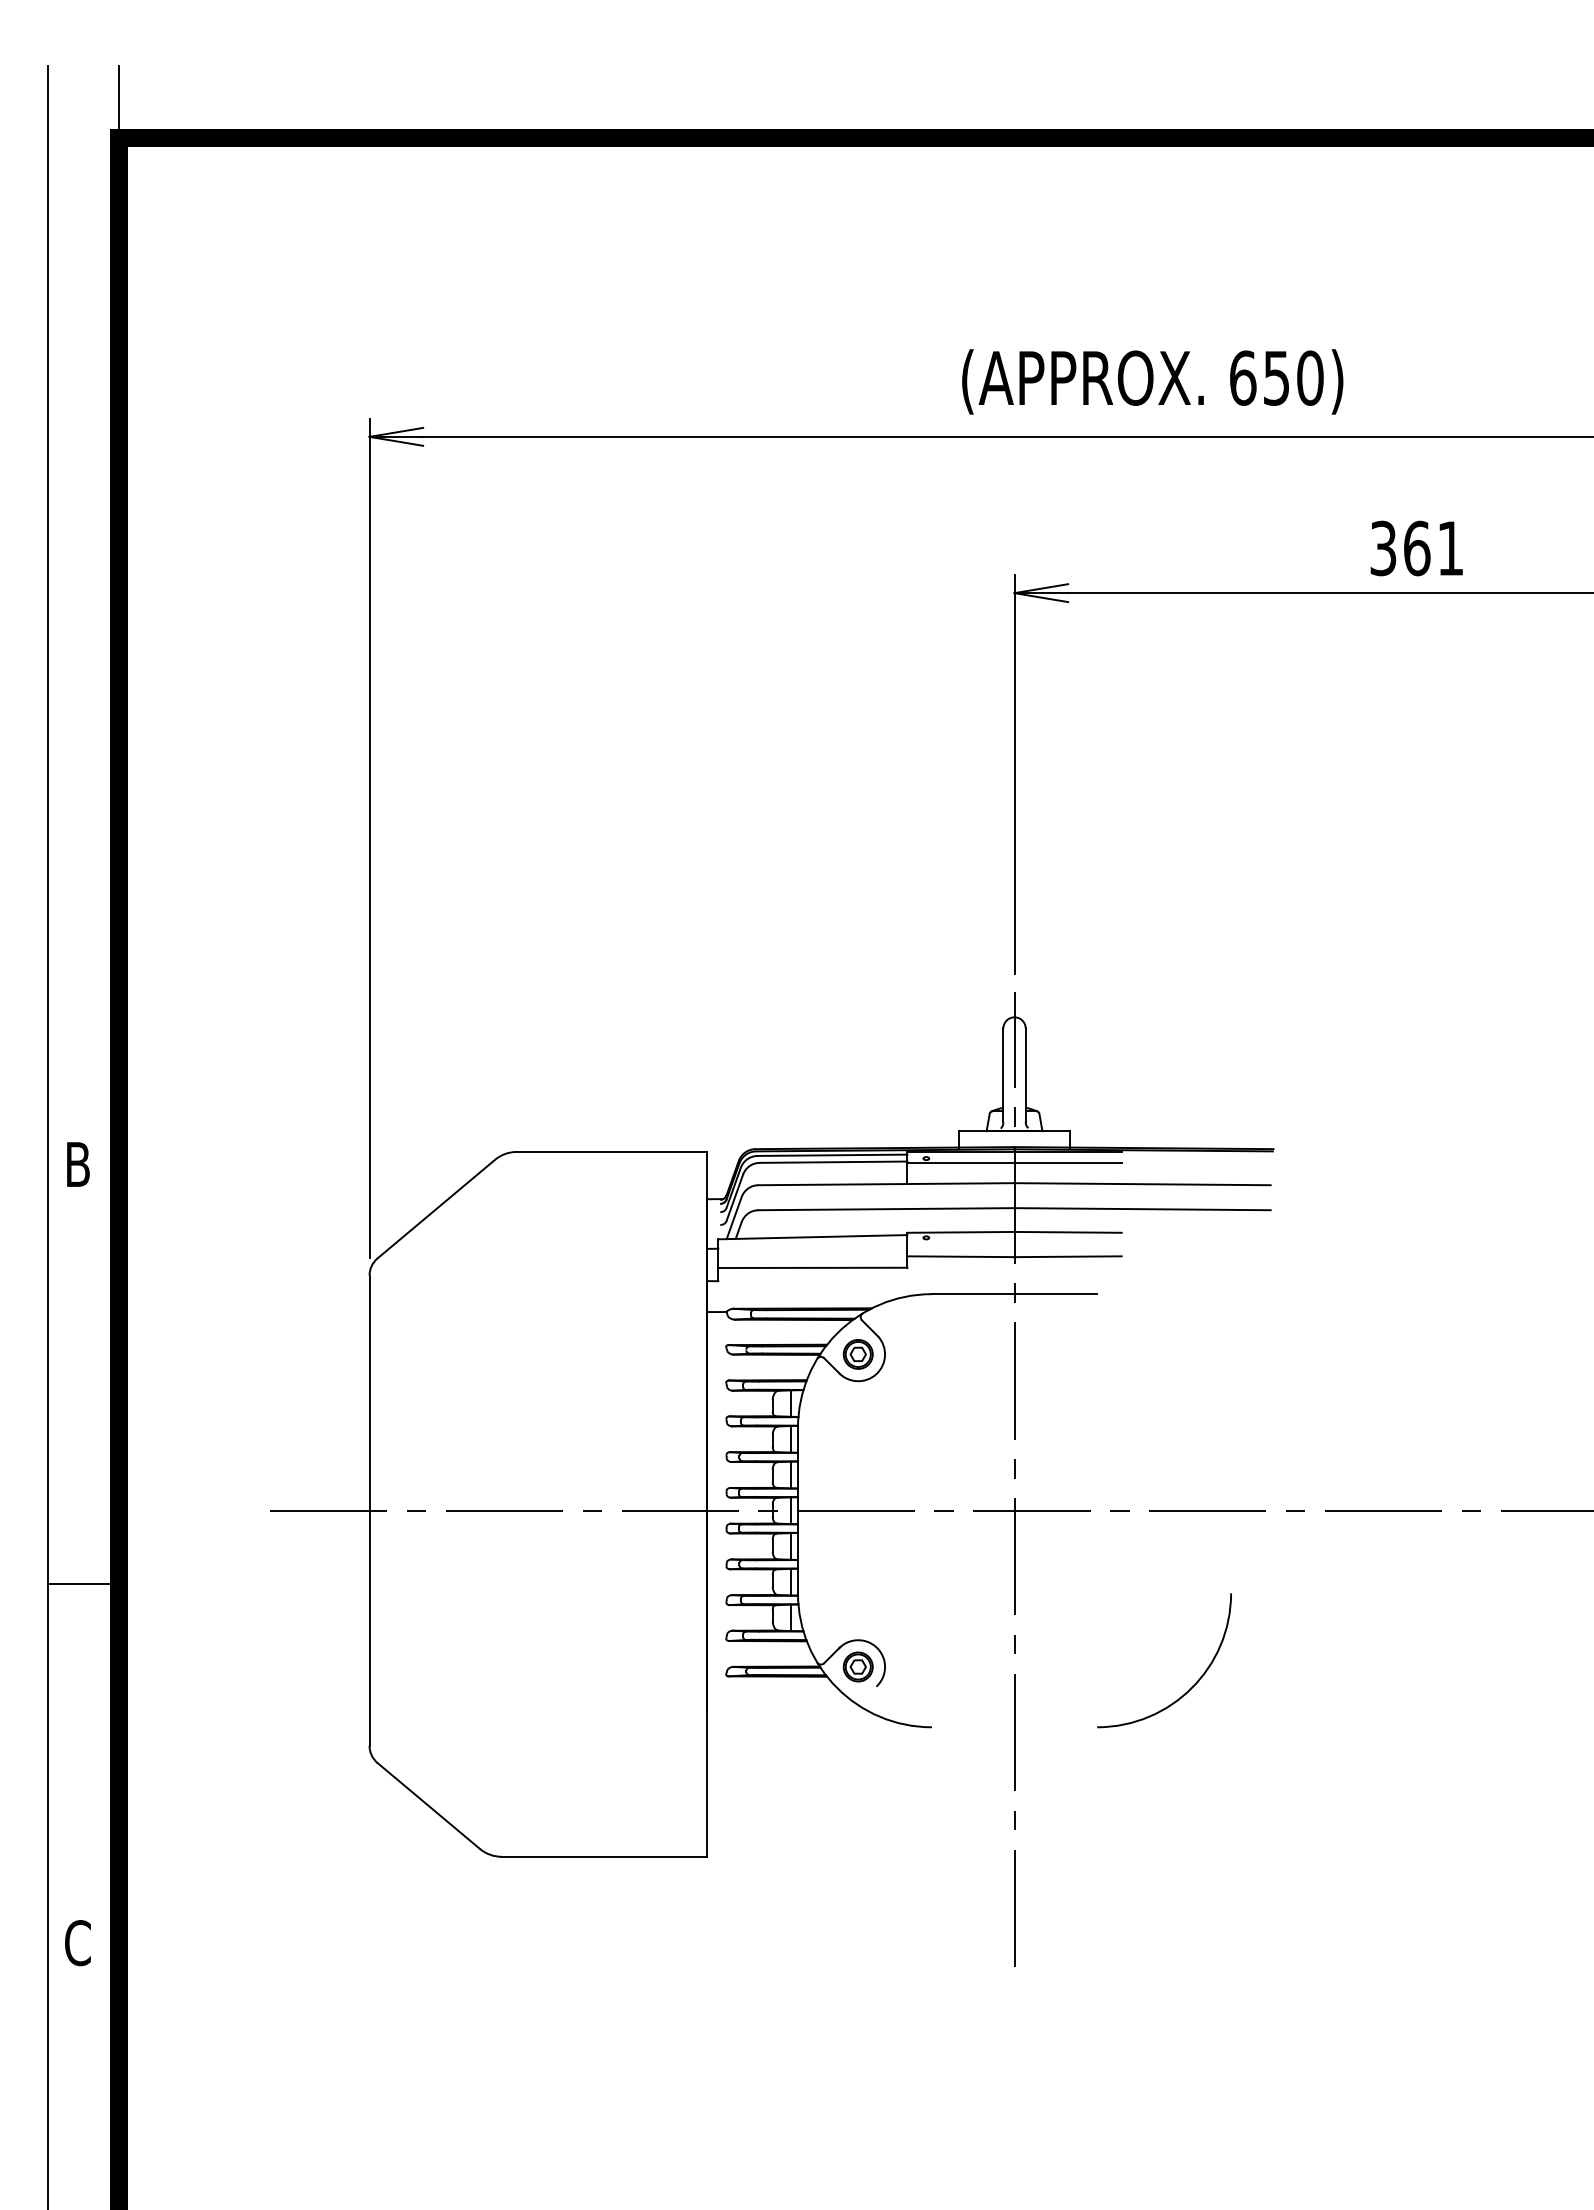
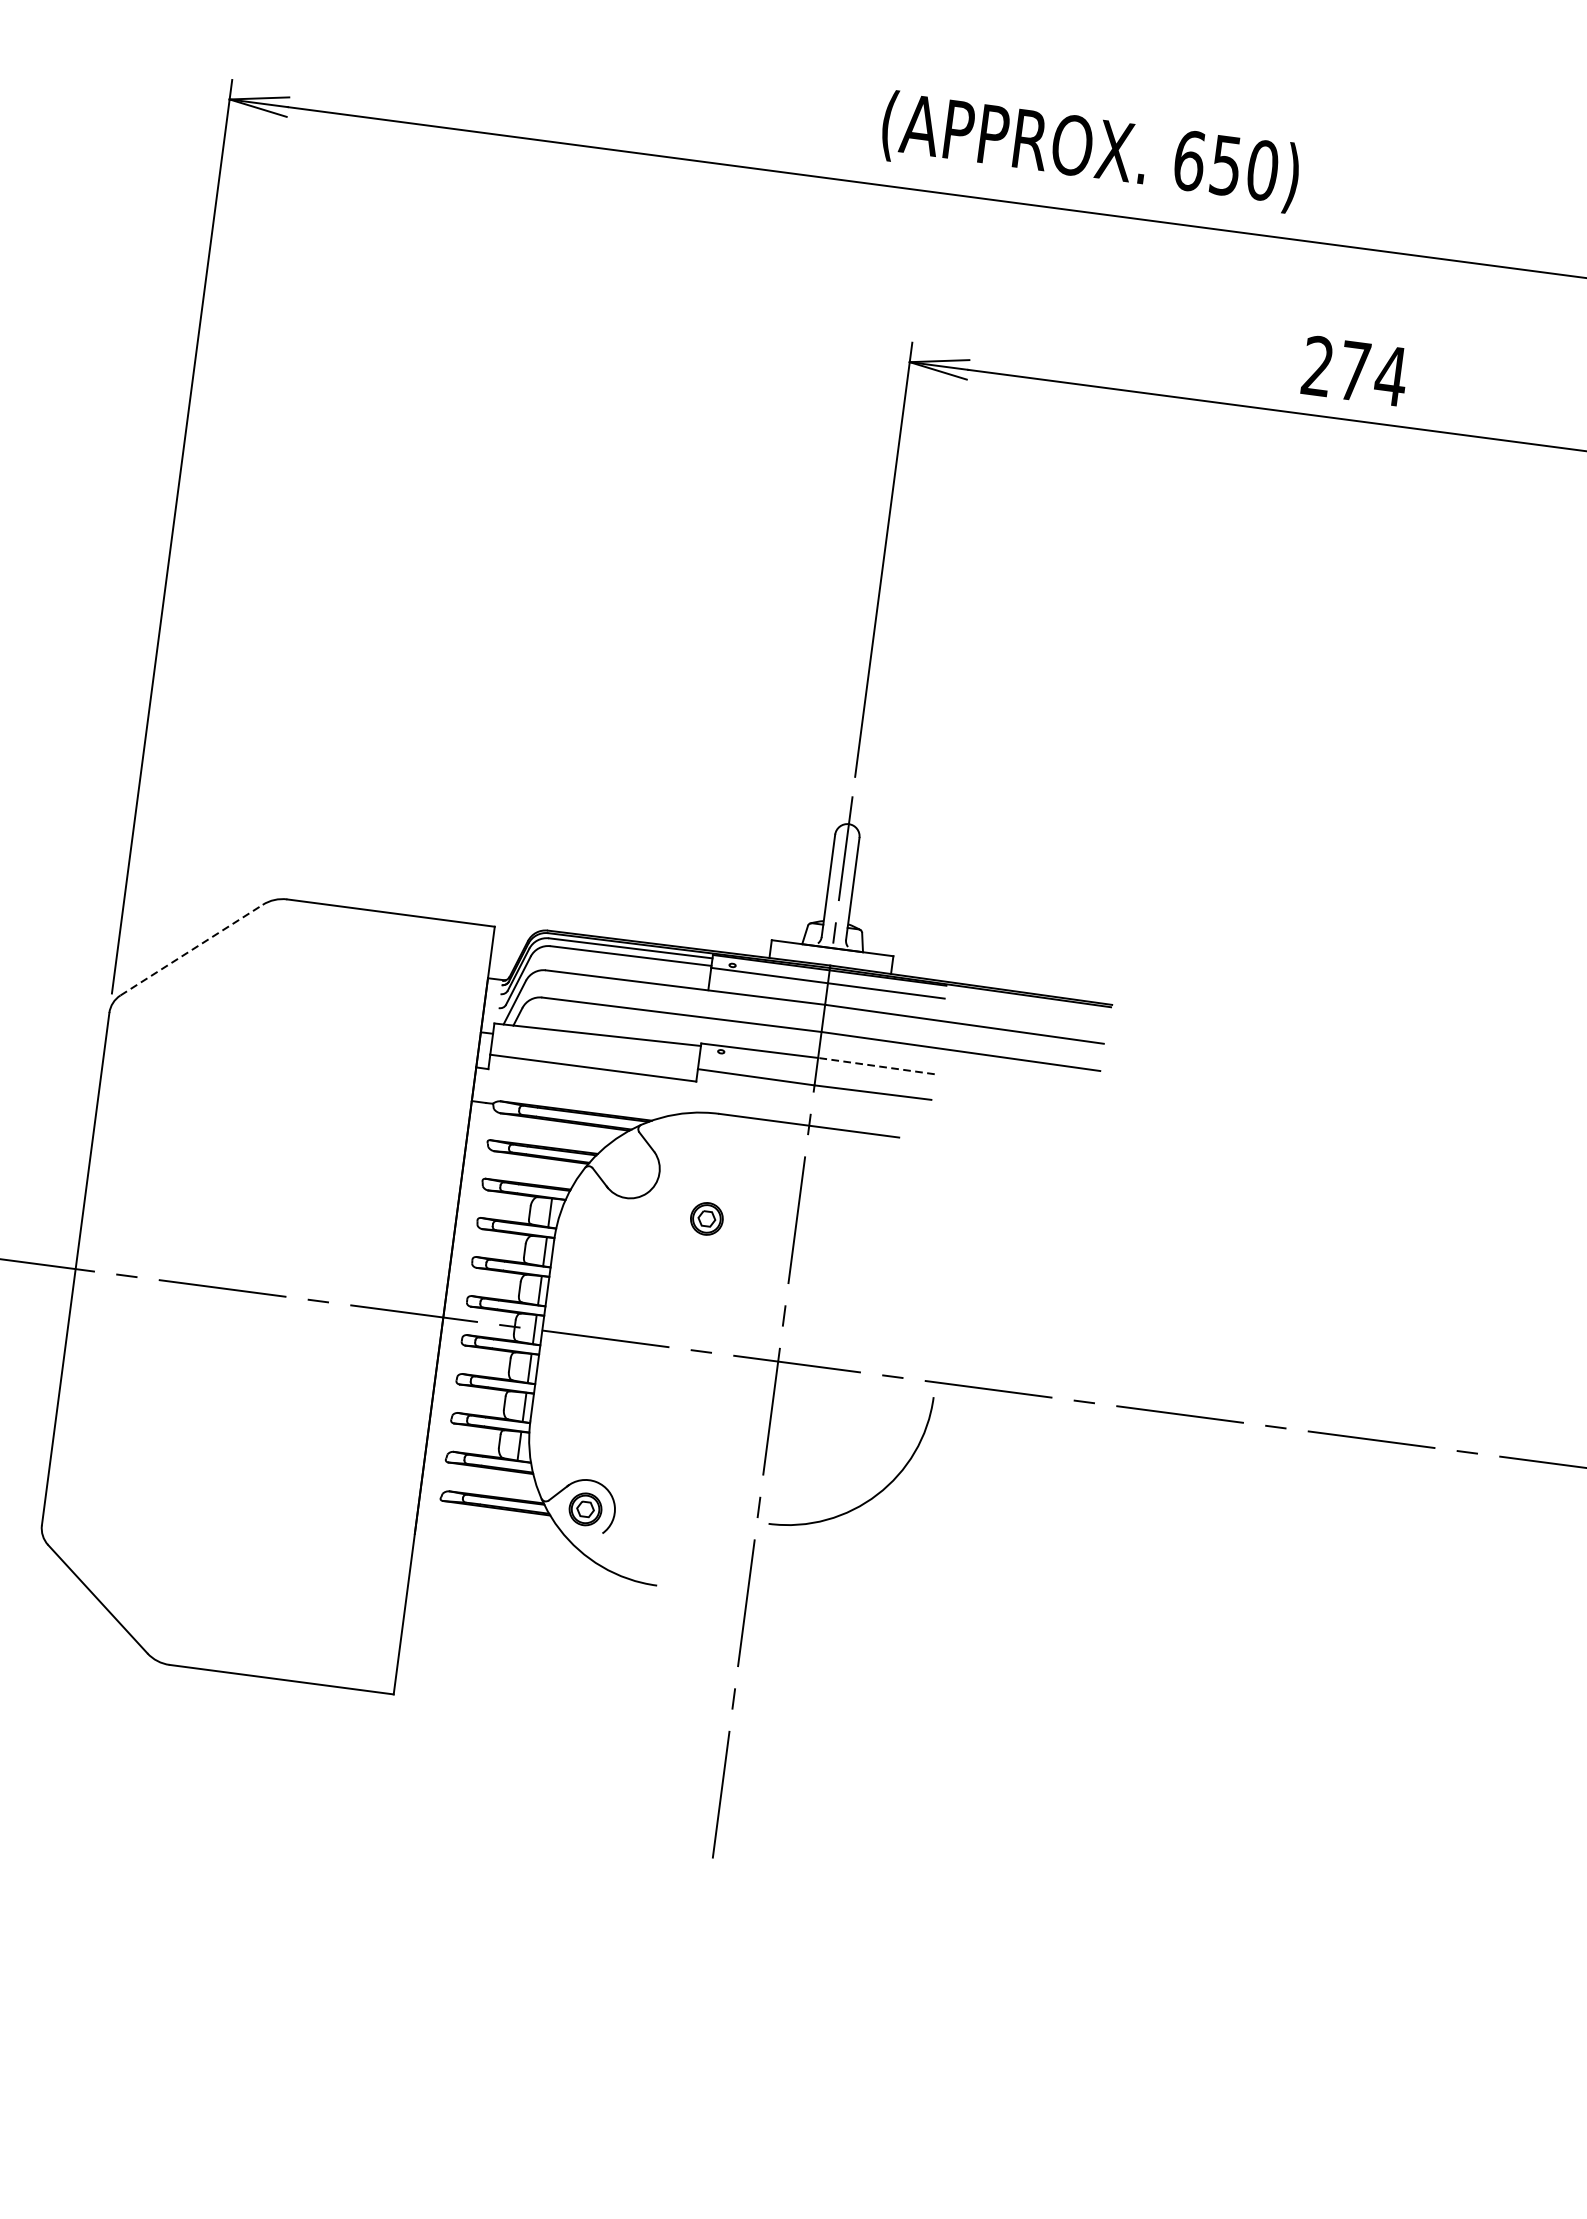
text: (1417, 548) -> (1355, 371), 361 -> 274
line: (436, 1209) -> (191, 950), solid -> dashed
line: (1068, 1232) -> (876, 1066), solid -> dashed
part: (857, 1354) -> (706, 1218), moved
arc: (1191, 1686) -> (877, 1492), moved

